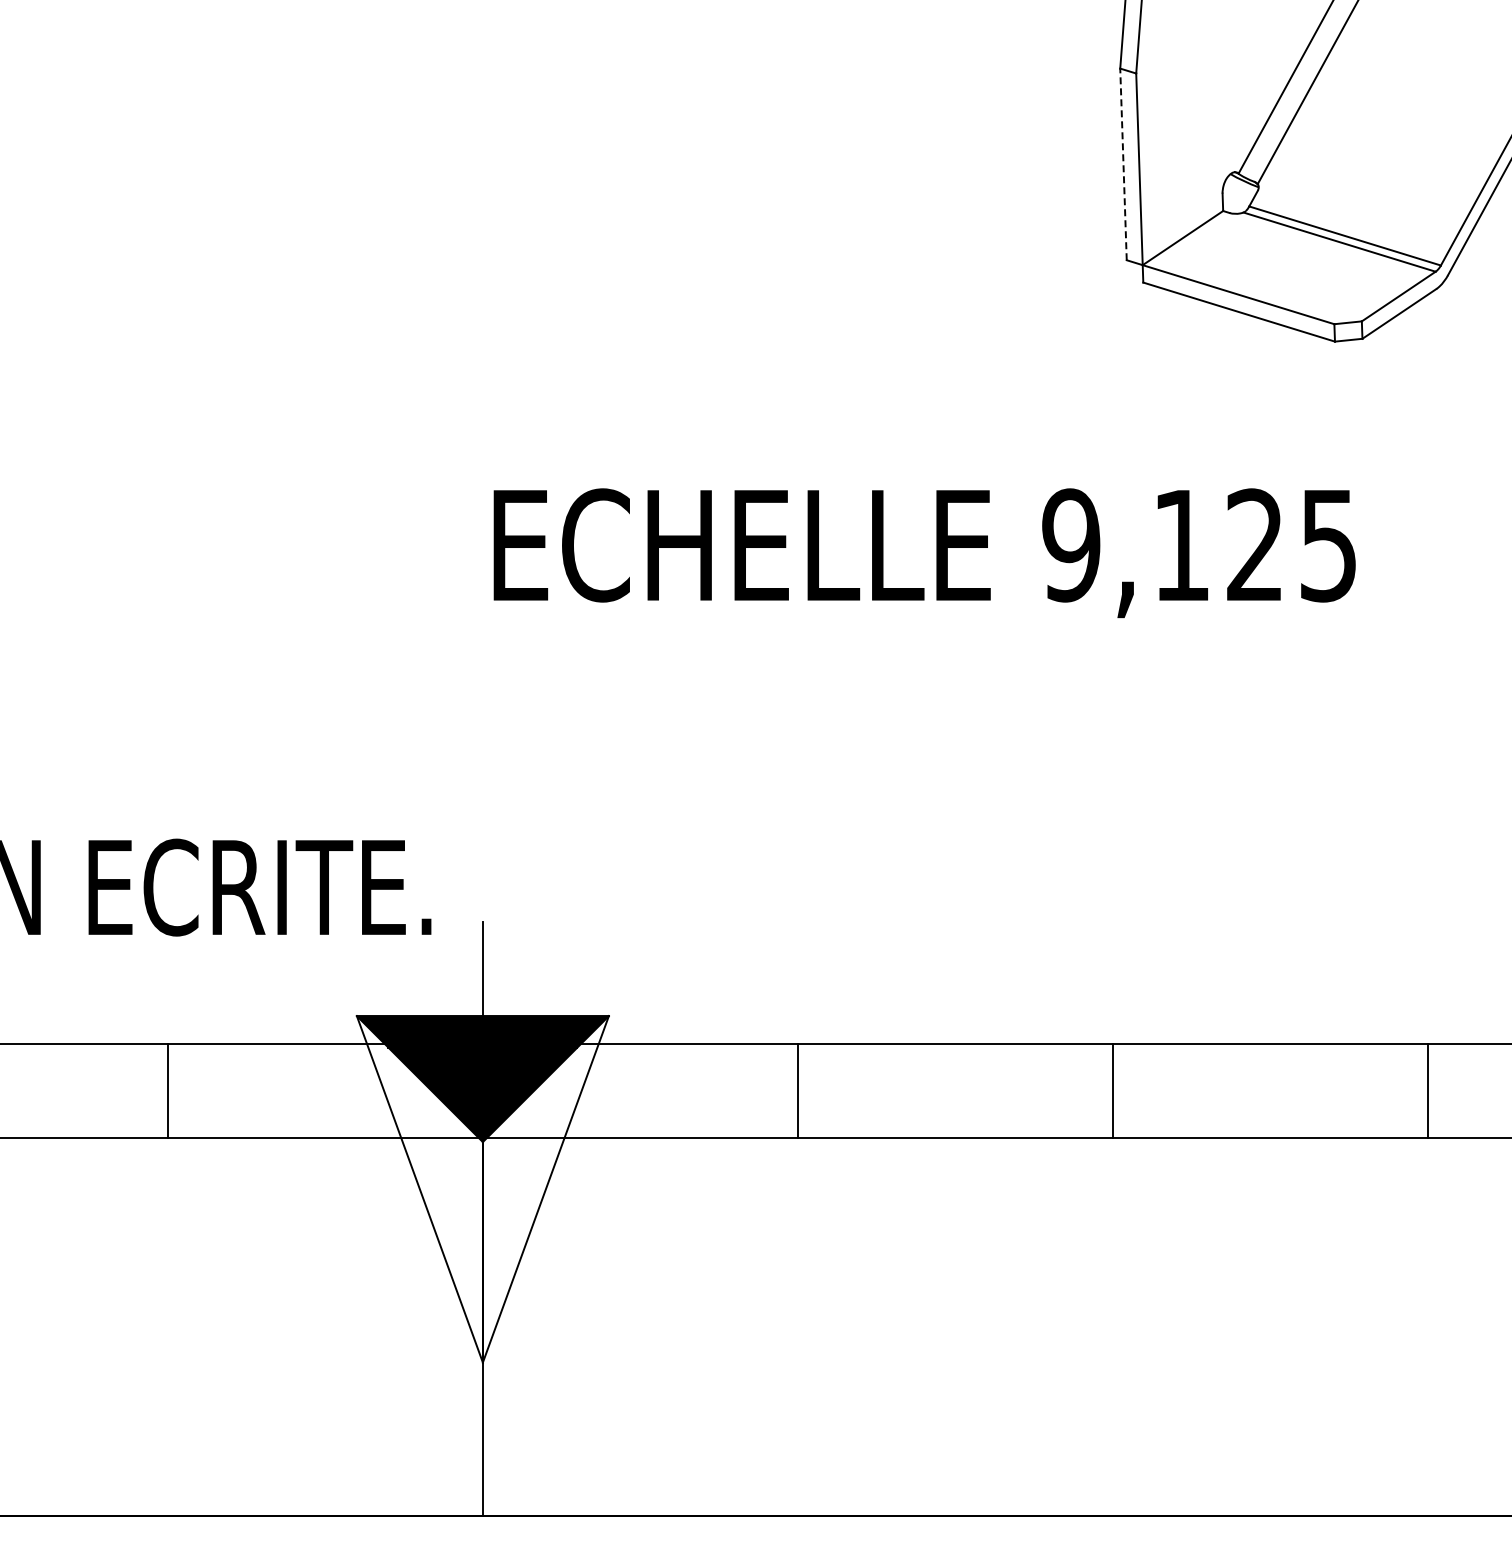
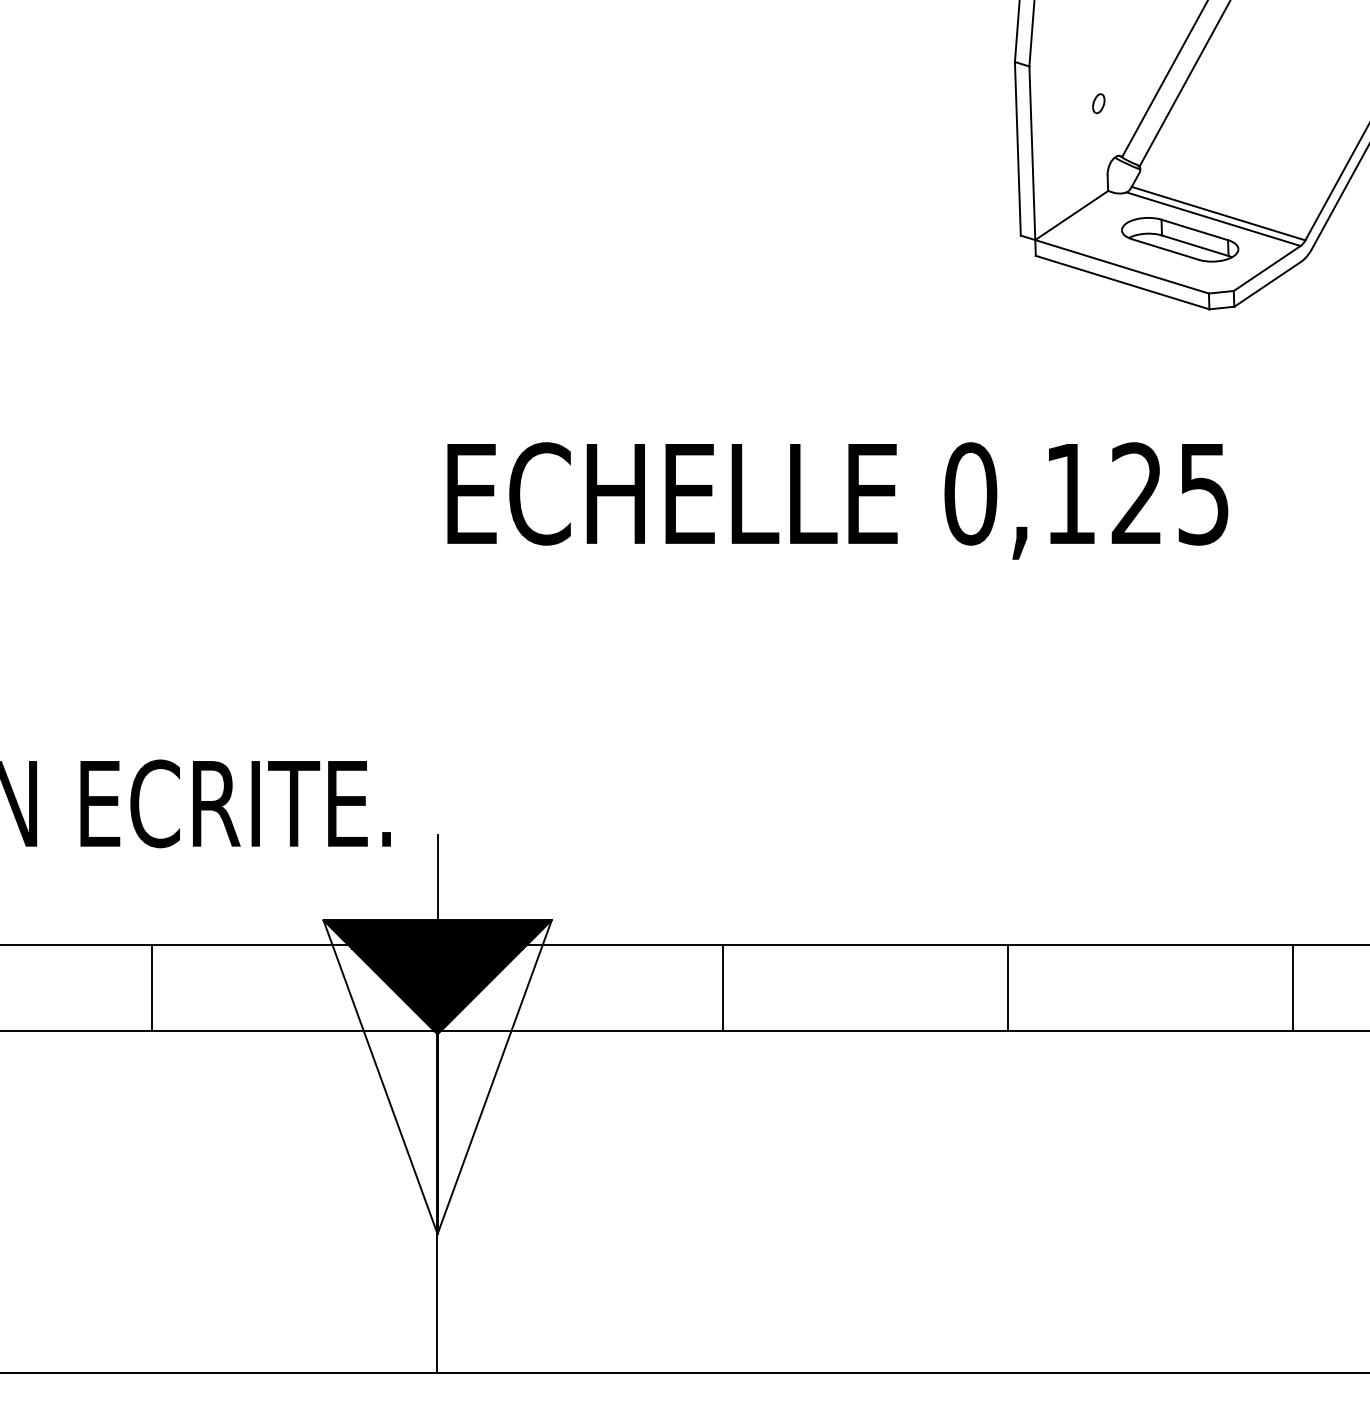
part: (1212, 114) -> (1098, 103), added
line: (1123, 164) -> (1017, 148), dashed -> solid
part: (1302, 264) -> (1180, 239), added
text: (1071, 545) -> (970, 493), 9,125 -> 0,125

